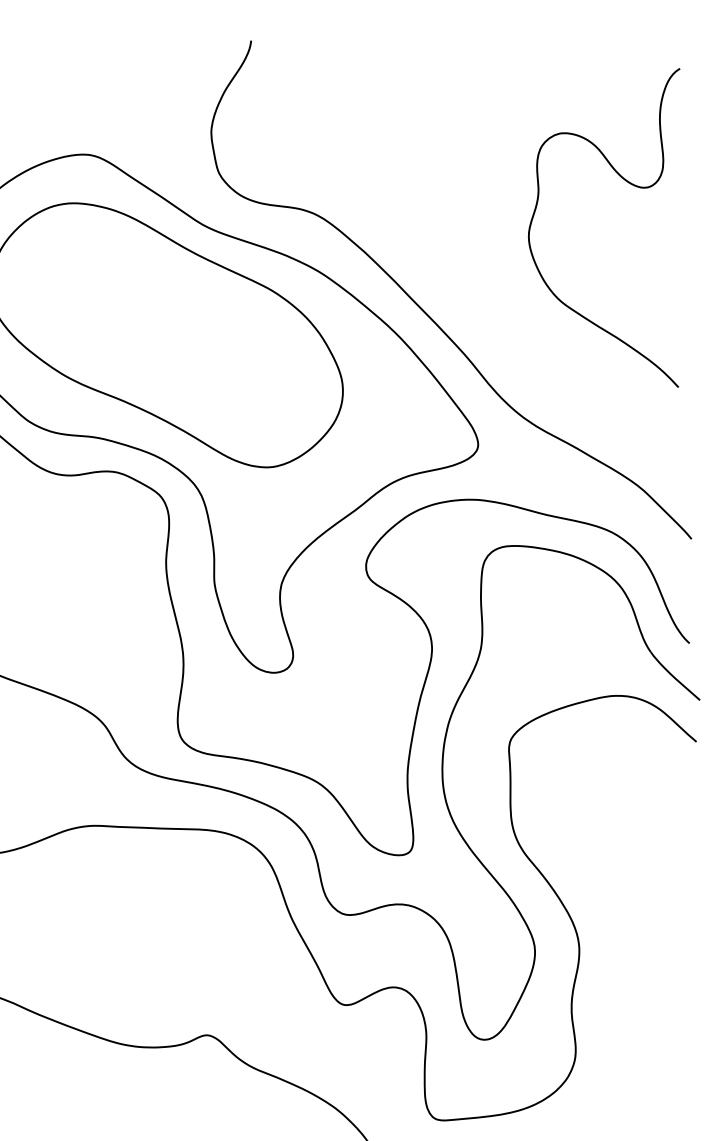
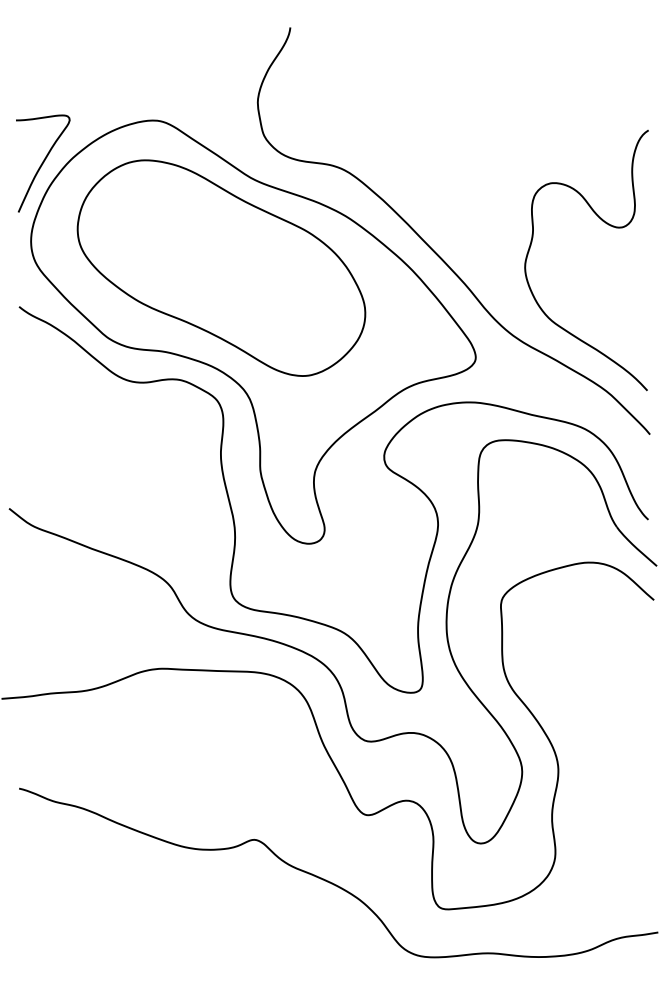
curve: (628, 183) -> (606, 224), moved

